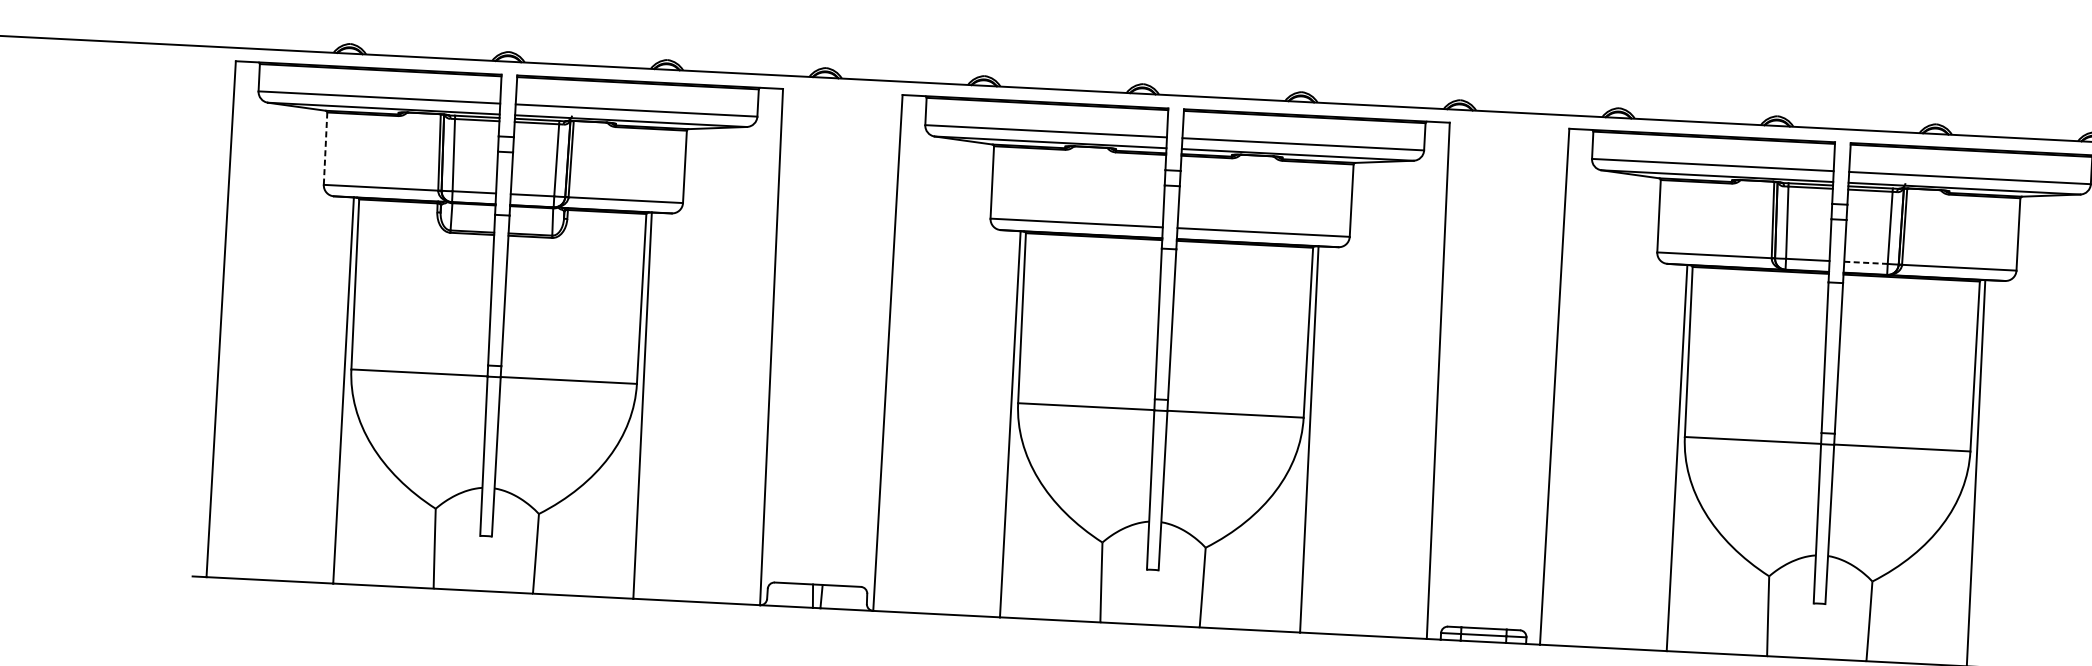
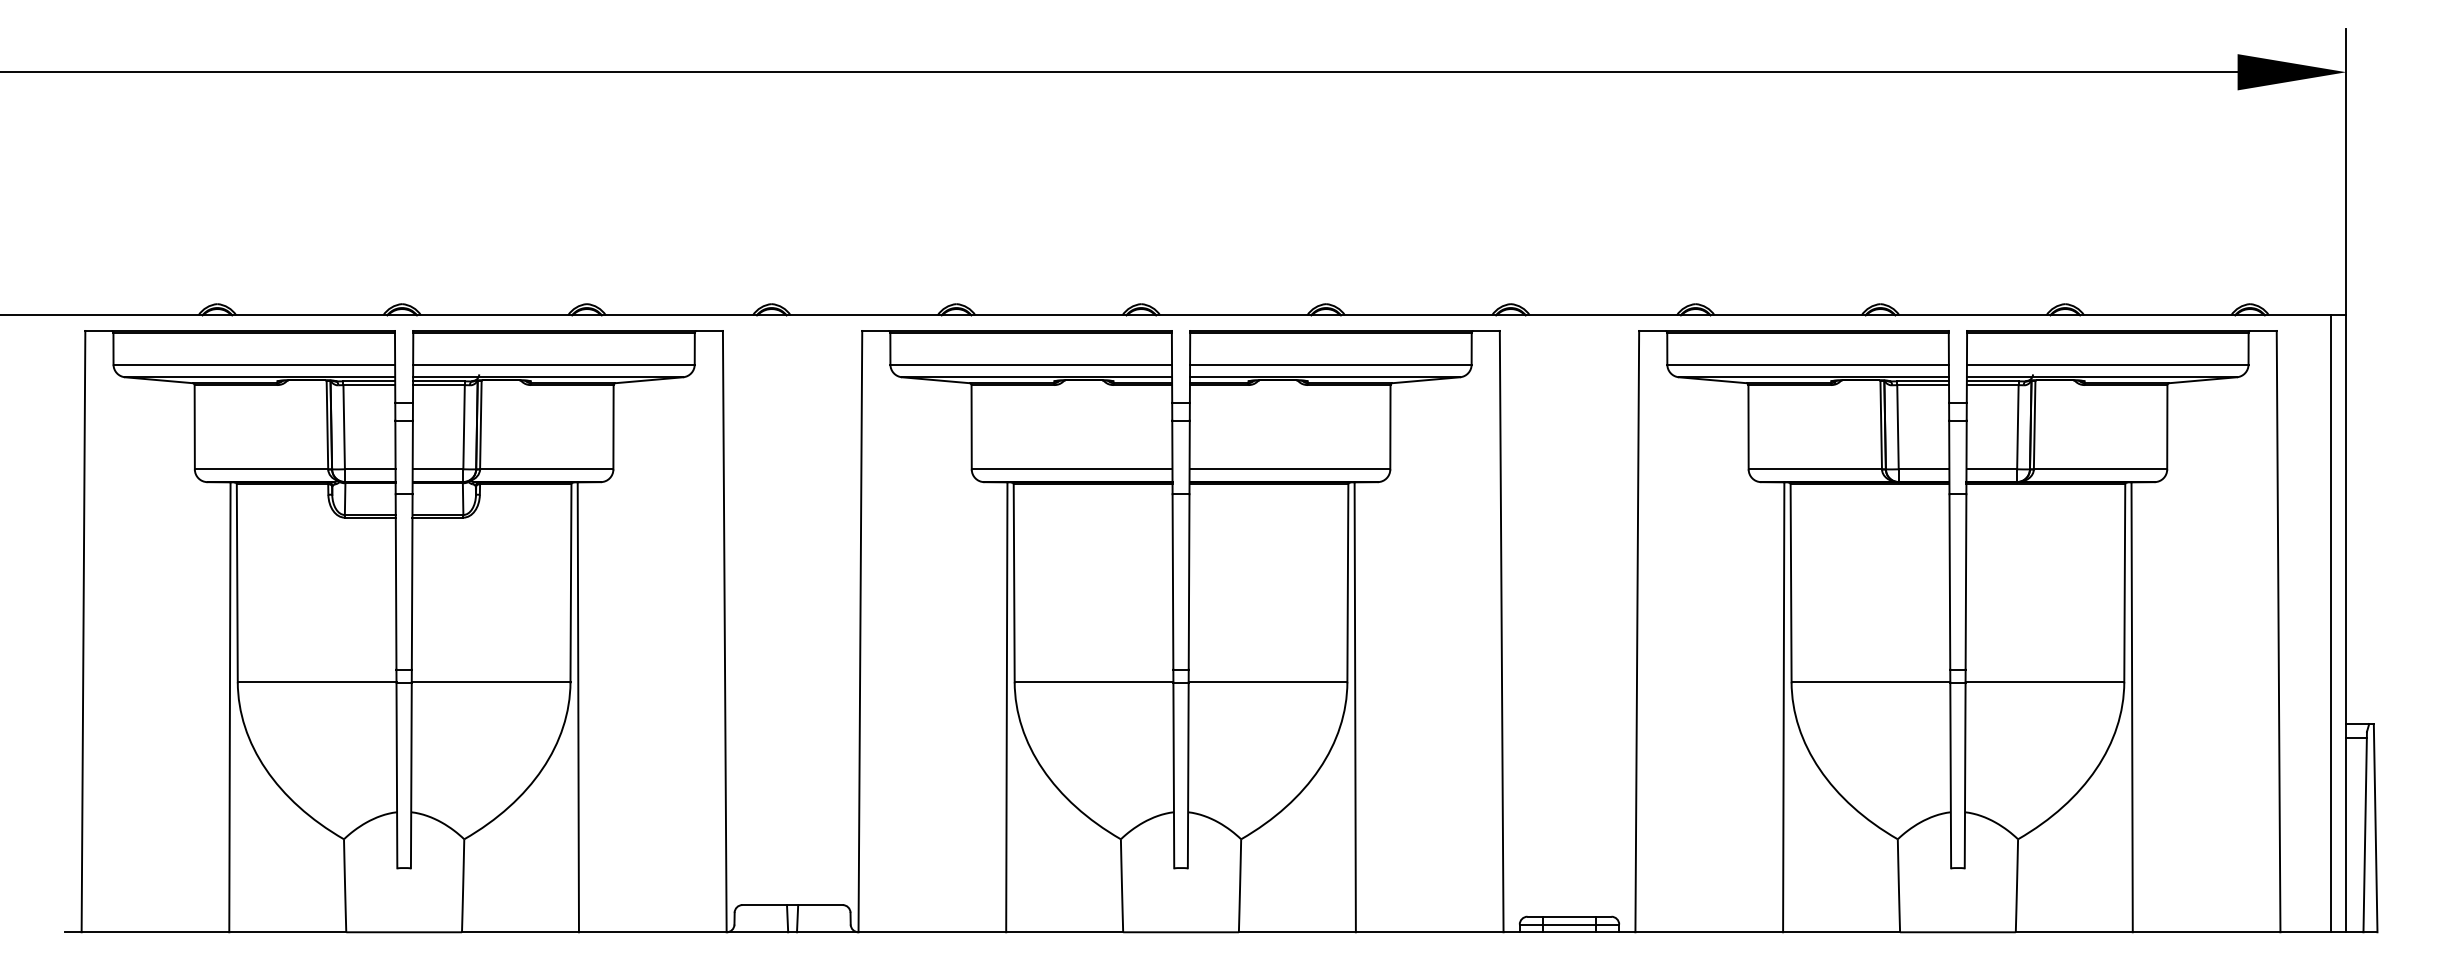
line: (325, 148) -> (194, 427), dashed -> solid
line: (1866, 263) -> (1992, 469), dashed -> solid

